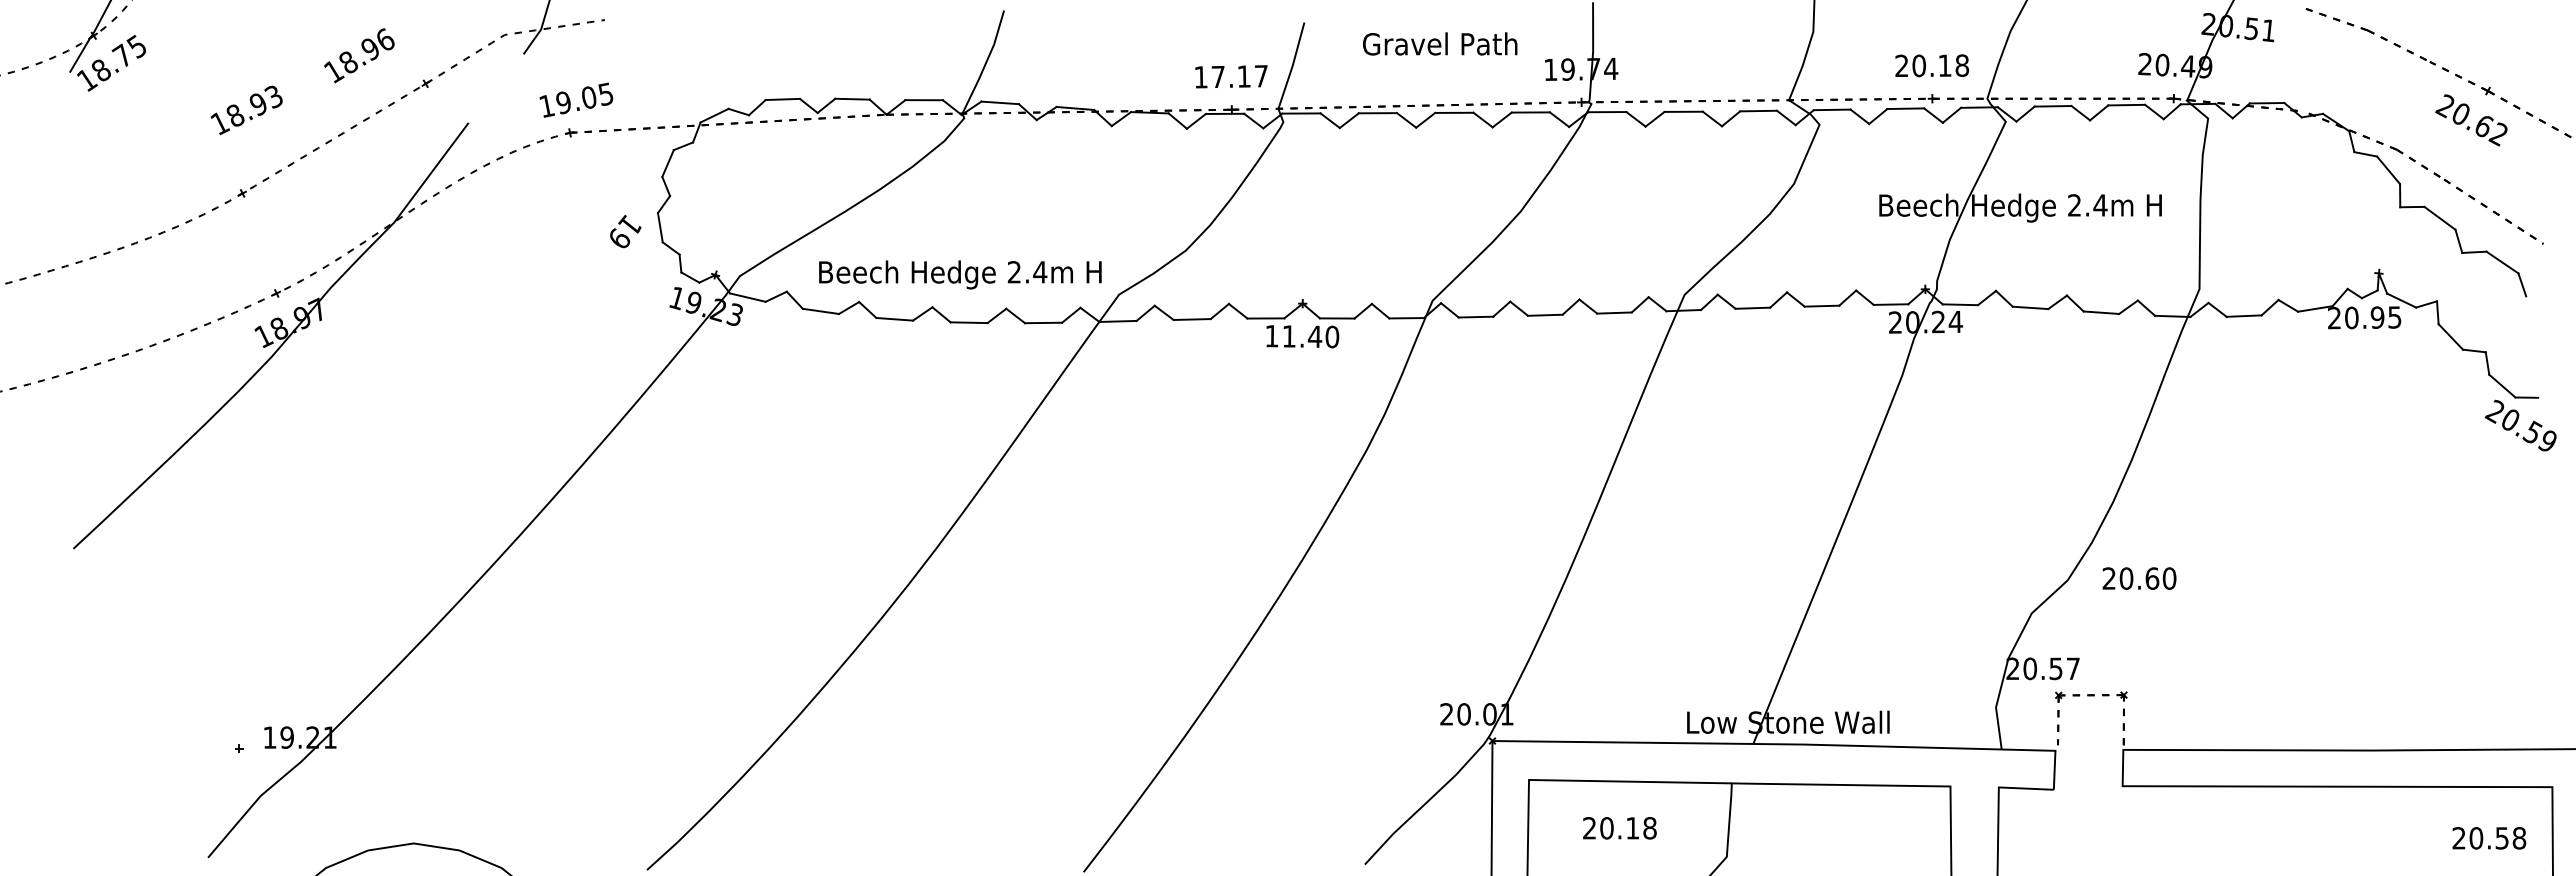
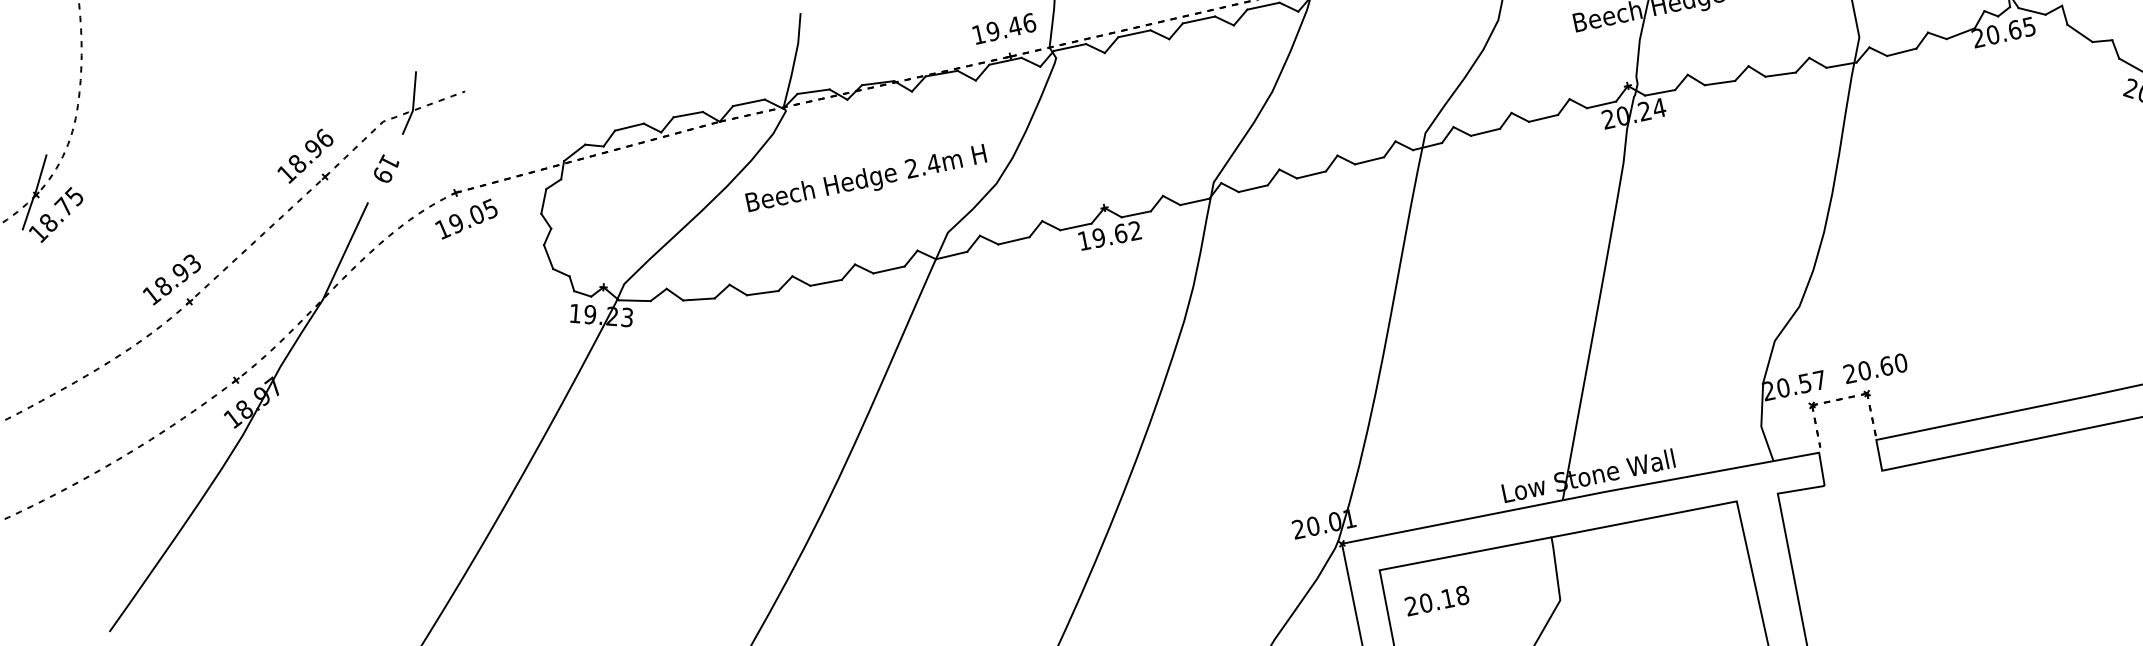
text: (359, 55) -> (305, 156), moved
text: (1239, 76) -> (1011, 27), 17.17 -> 19.46
text: (576, 99) -> (466, 218), moved
text: (246, 110) -> (171, 280), moved
text: (625, 231) -> (386, 168), moved
text: (960, 274) -> (866, 179), moved
text: (2377, 317) -> (2014, 29), 20.95 -> 20.65
text: (1310, 336) -> (1116, 234), 11.40 -> 19.62
text: (2139, 578) -> (1875, 368), moved
text: (1619, 828) -> (1436, 601), moved

